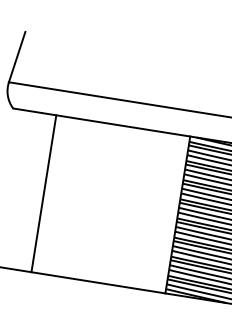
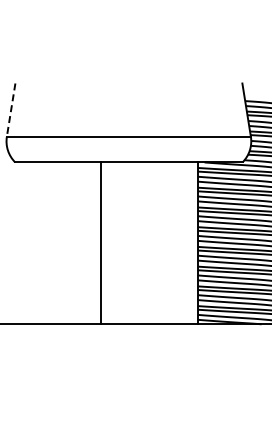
line: (17, 57) -> (11, 110), solid -> dashed
line: (43, 193) -> (100, 243), moved

